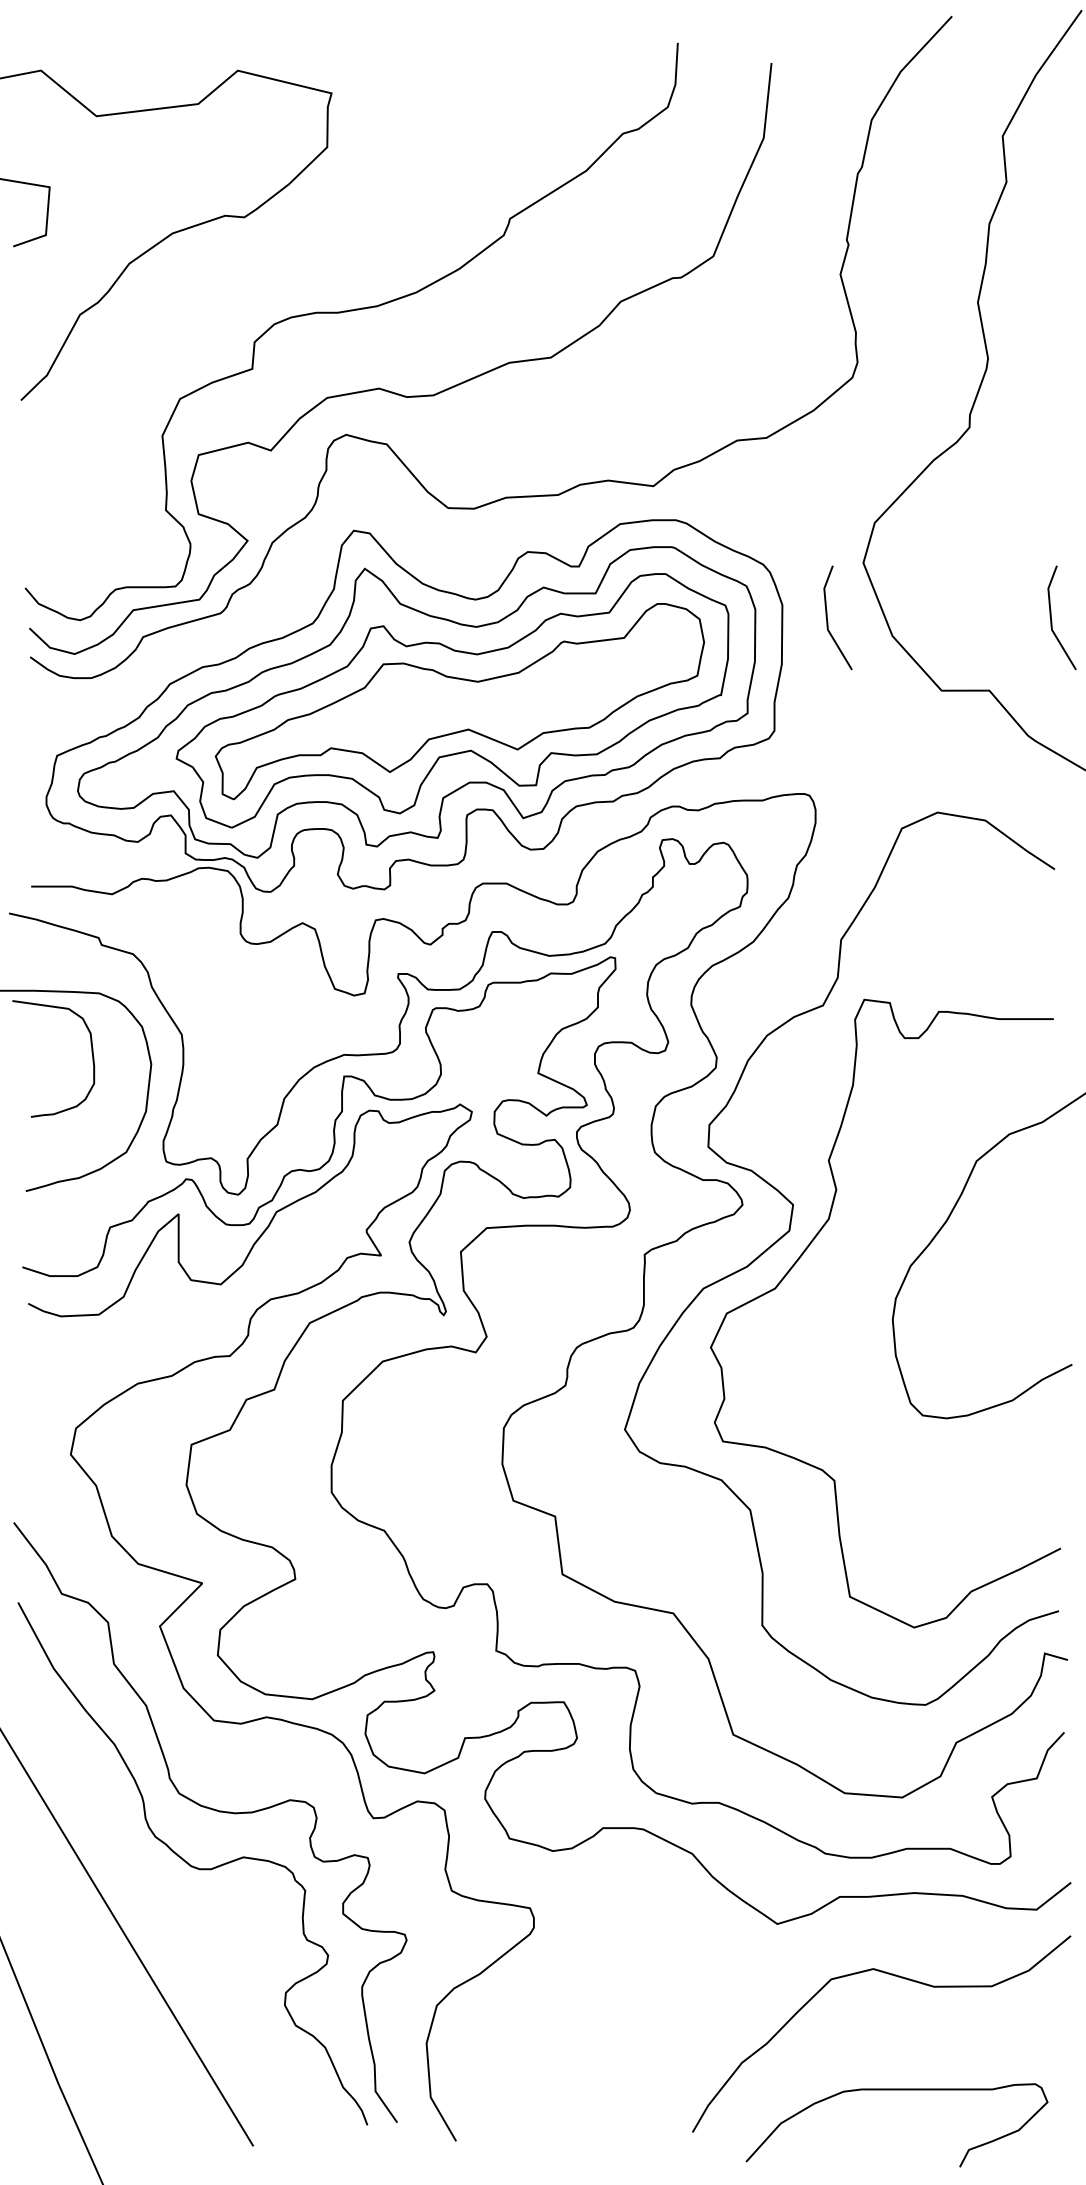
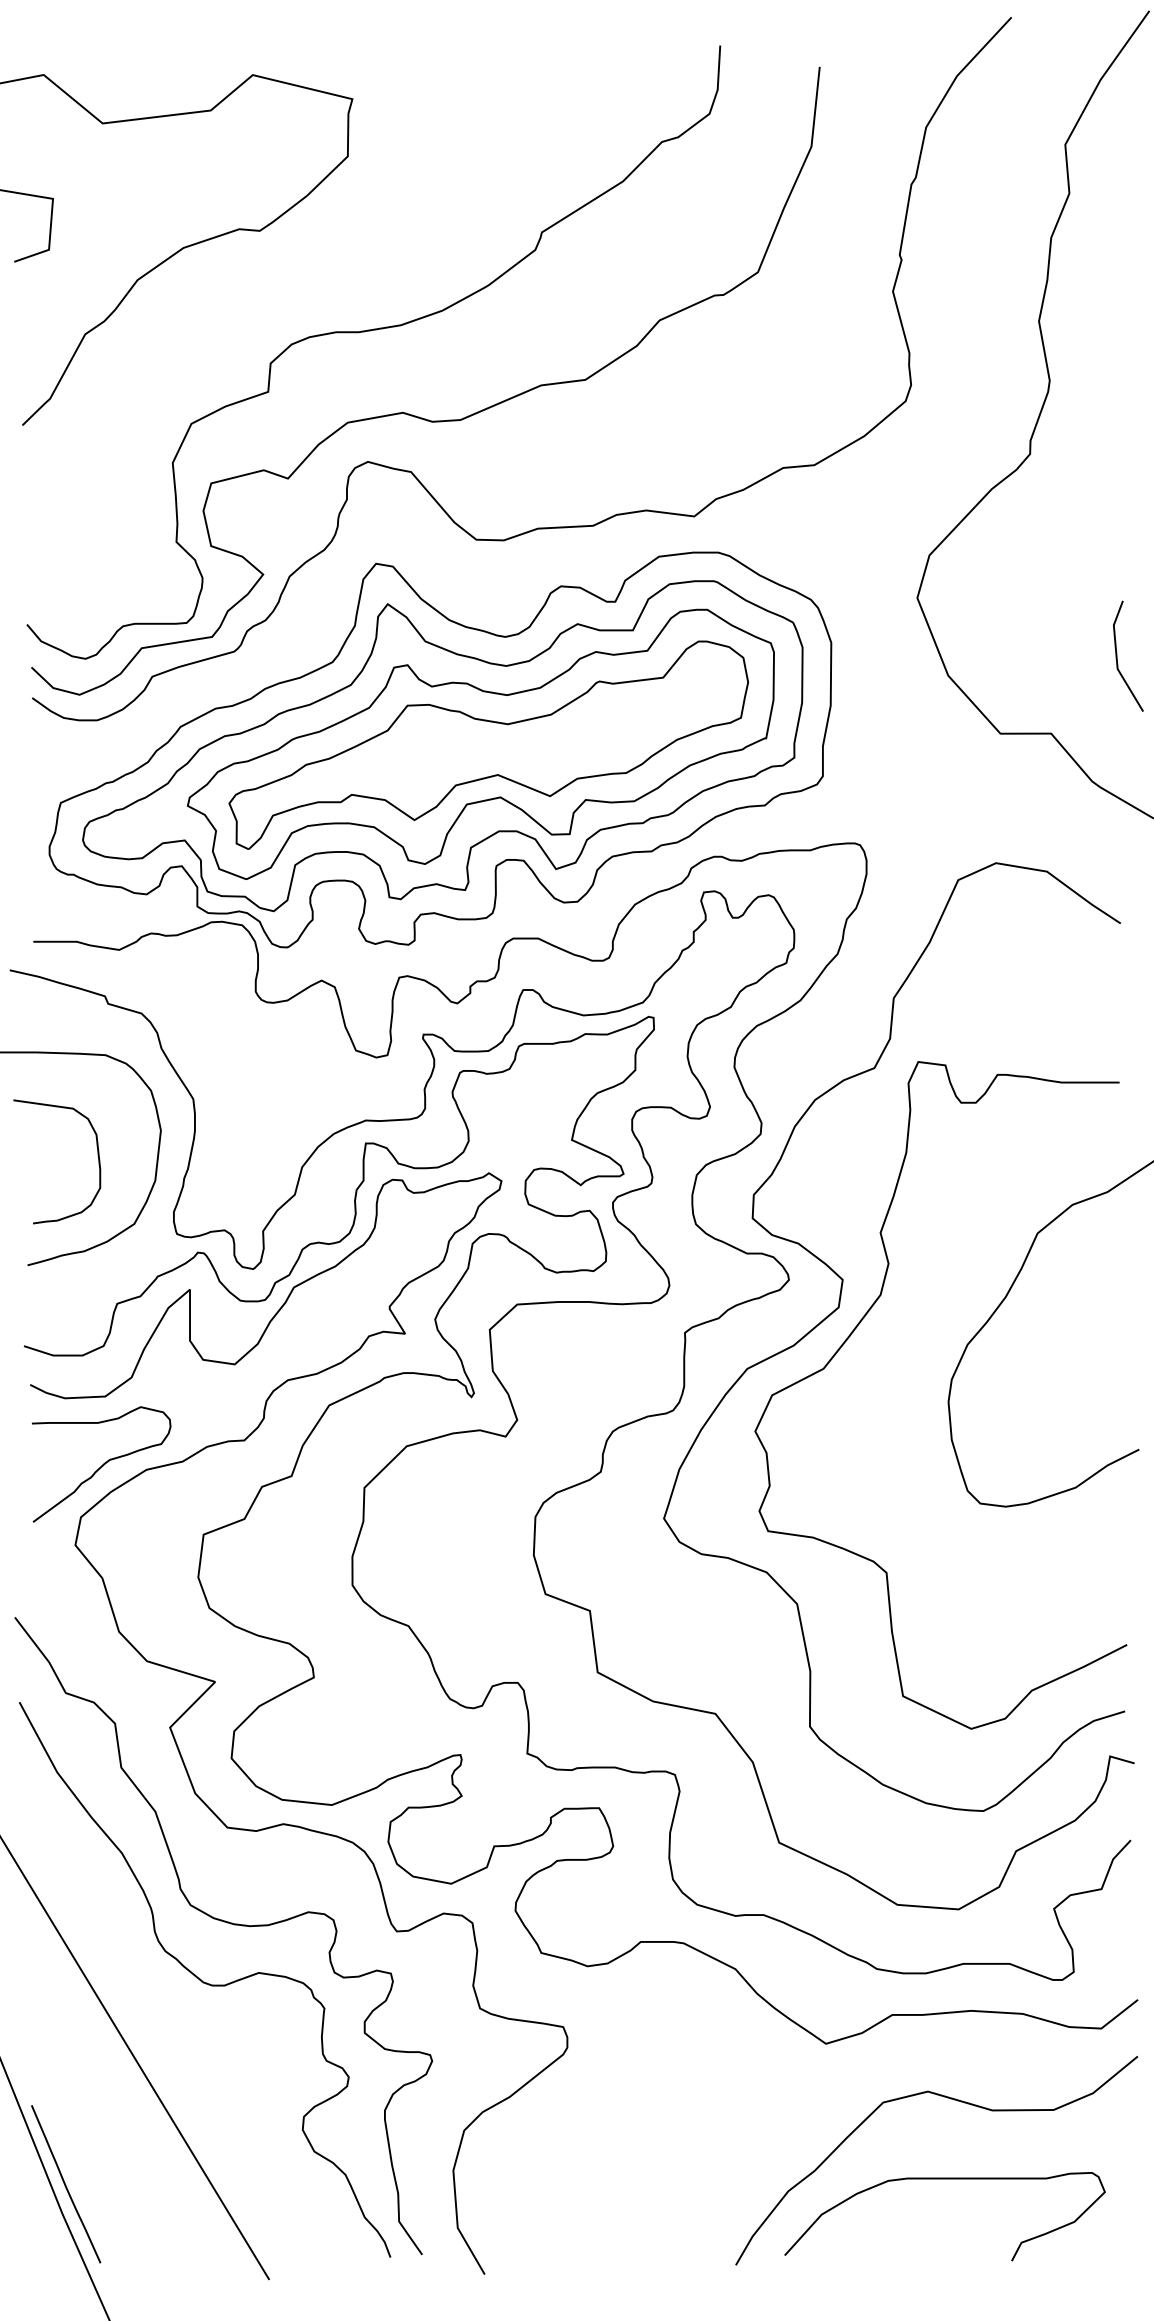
line: (827, 617) -> (879, 655), removed
curve: (91, 1052) -> (97, 1155), moved
curve: (96, 1378) -> (102, 1464), added
curve: (61, 2056) -> (65, 2184), added
curve: (896, 2090) -> (944, 2179), moved

